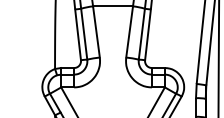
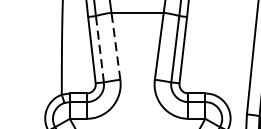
line: (96, 31) -> (115, 45), solid -> dashed
line: (84, 34) -> (100, 49), solid -> dashed

